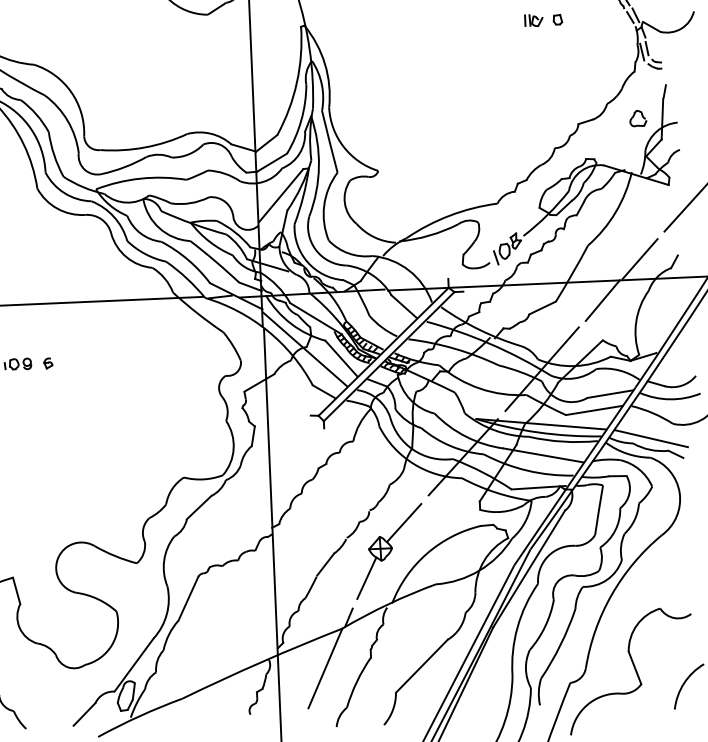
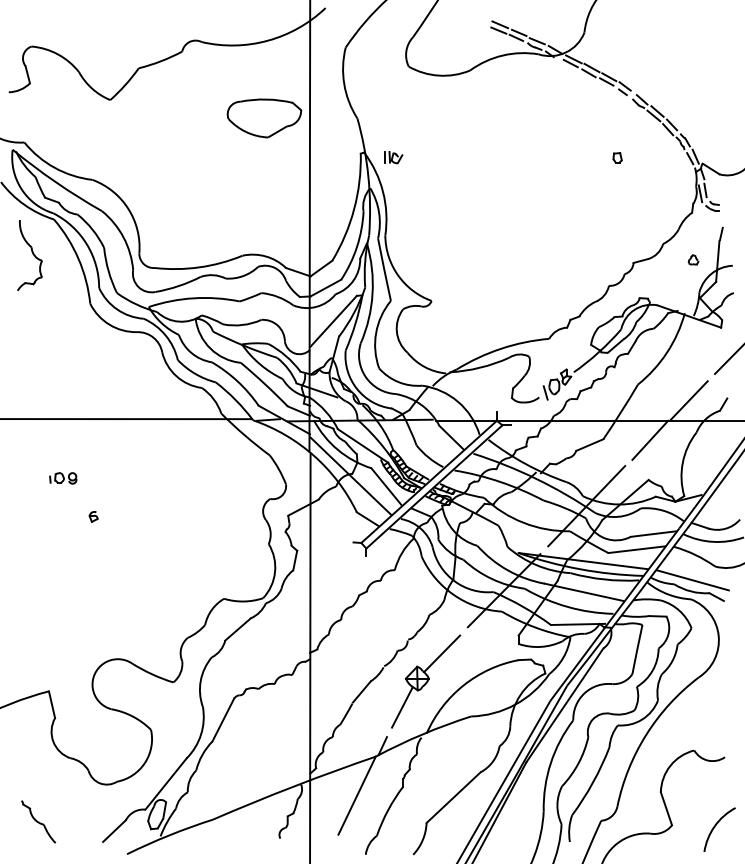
part: (533, 20) -> (393, 157), moved
part: (638, 118) -> (693, 259), size x0.6
part: (48, 363) -> (93, 516), moved

